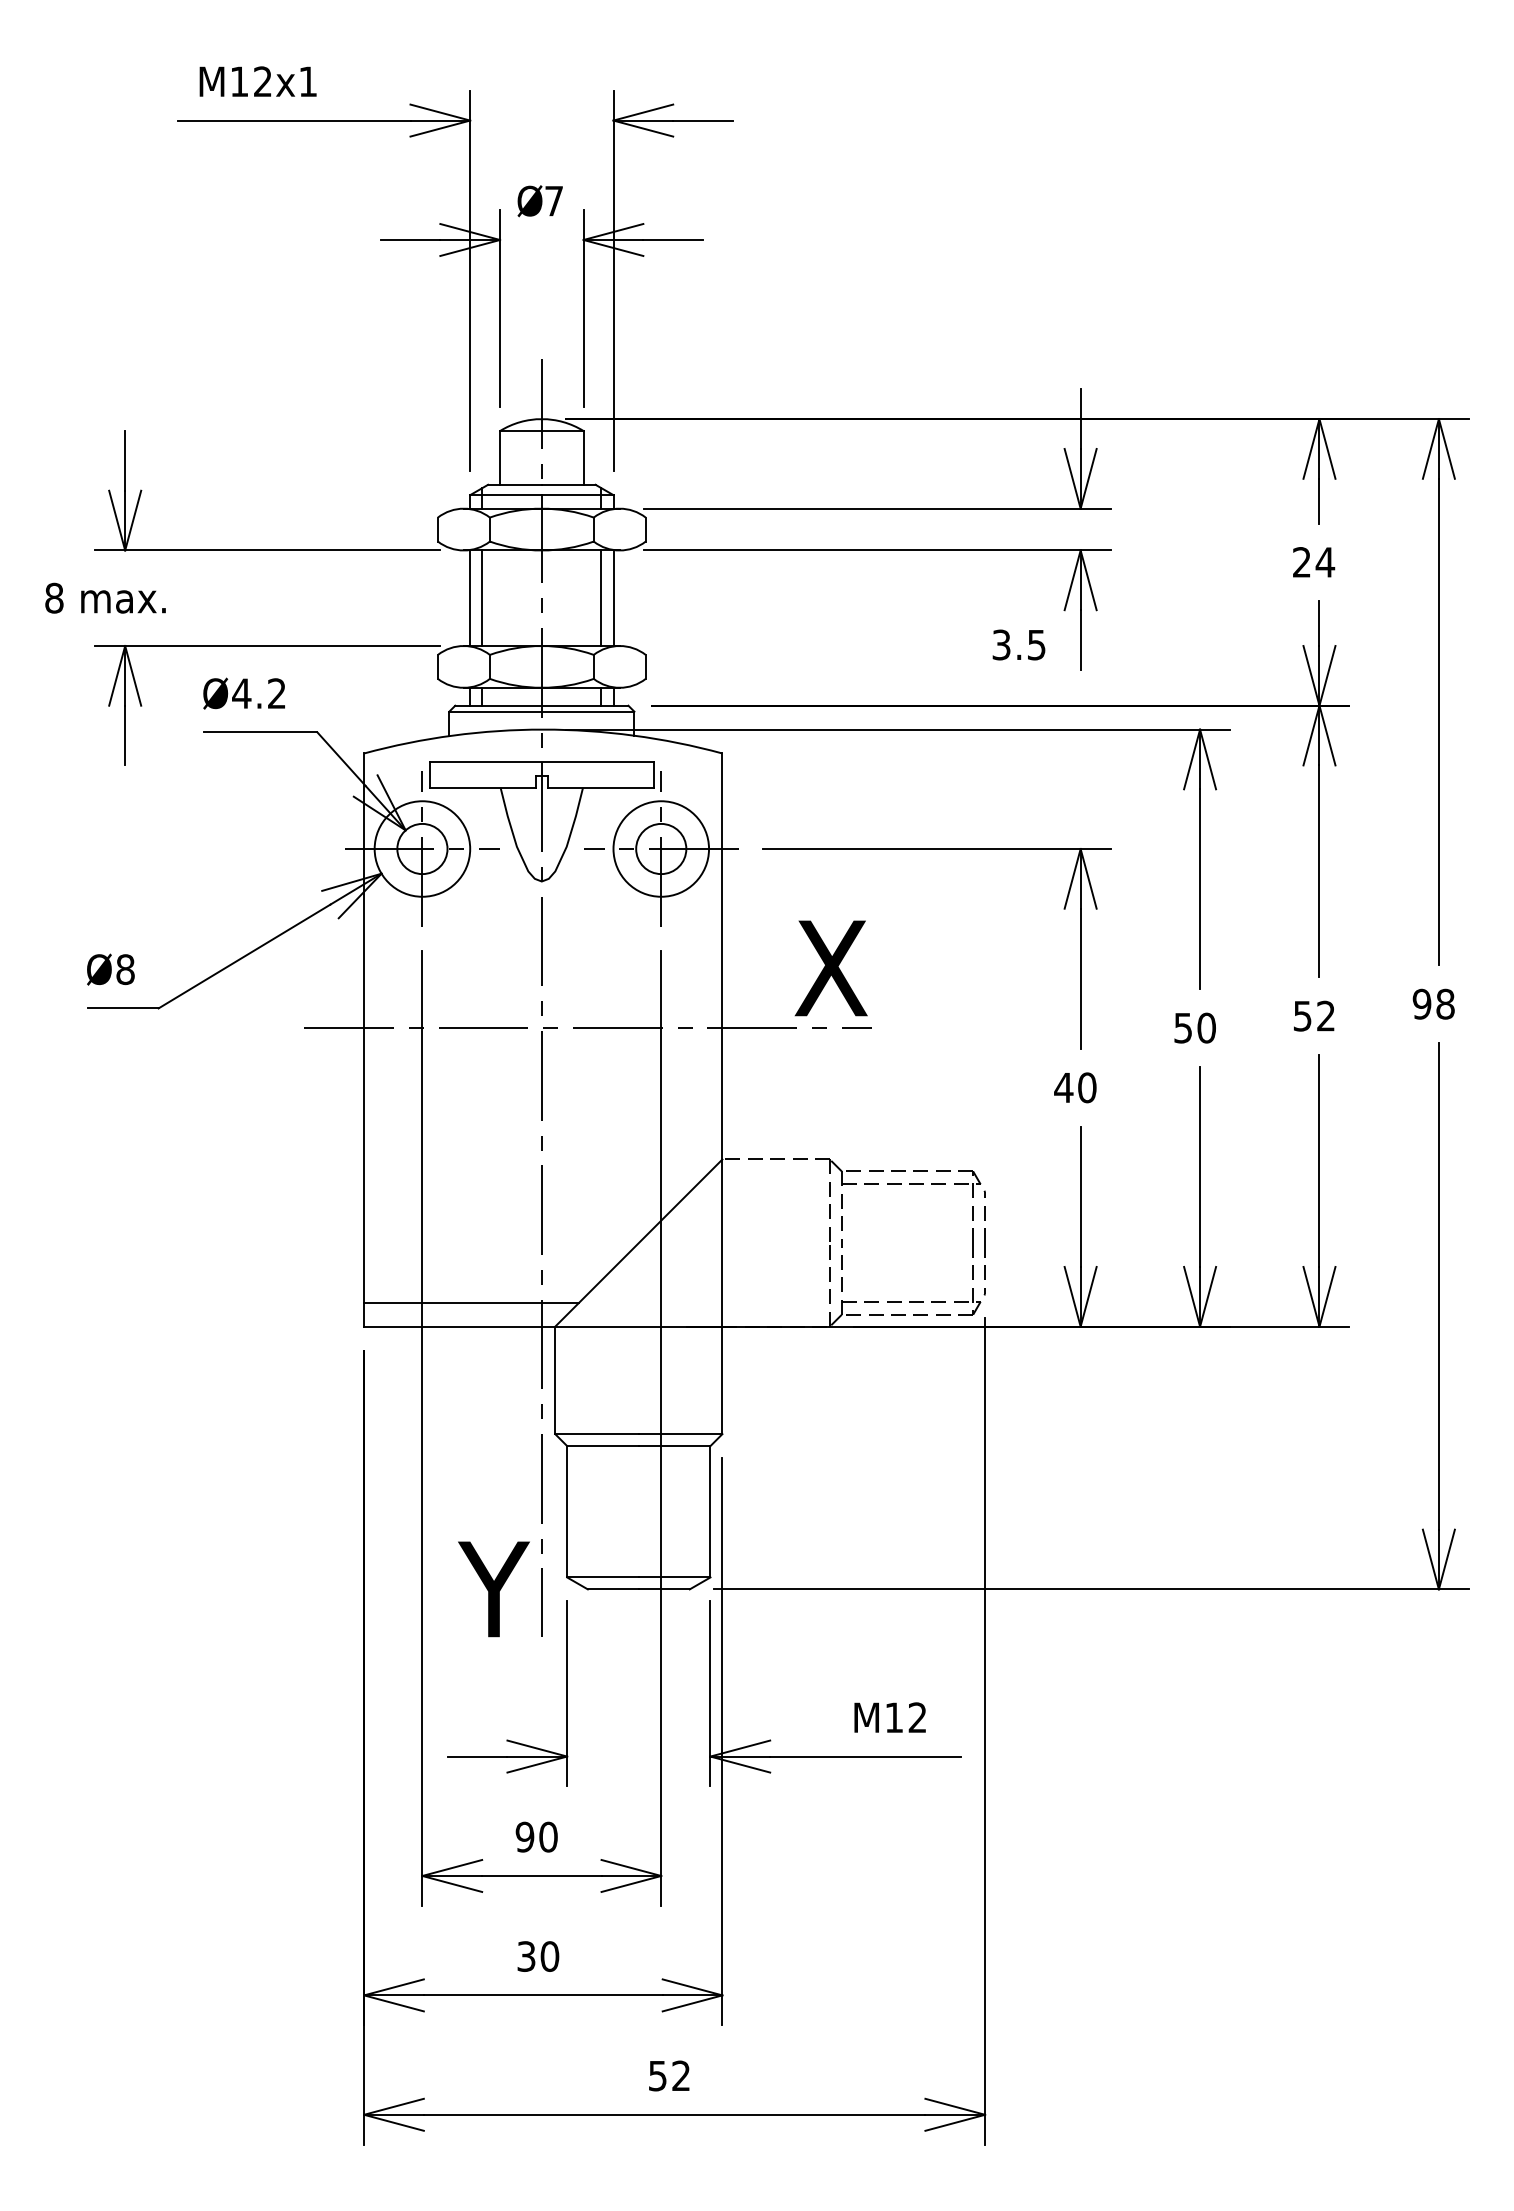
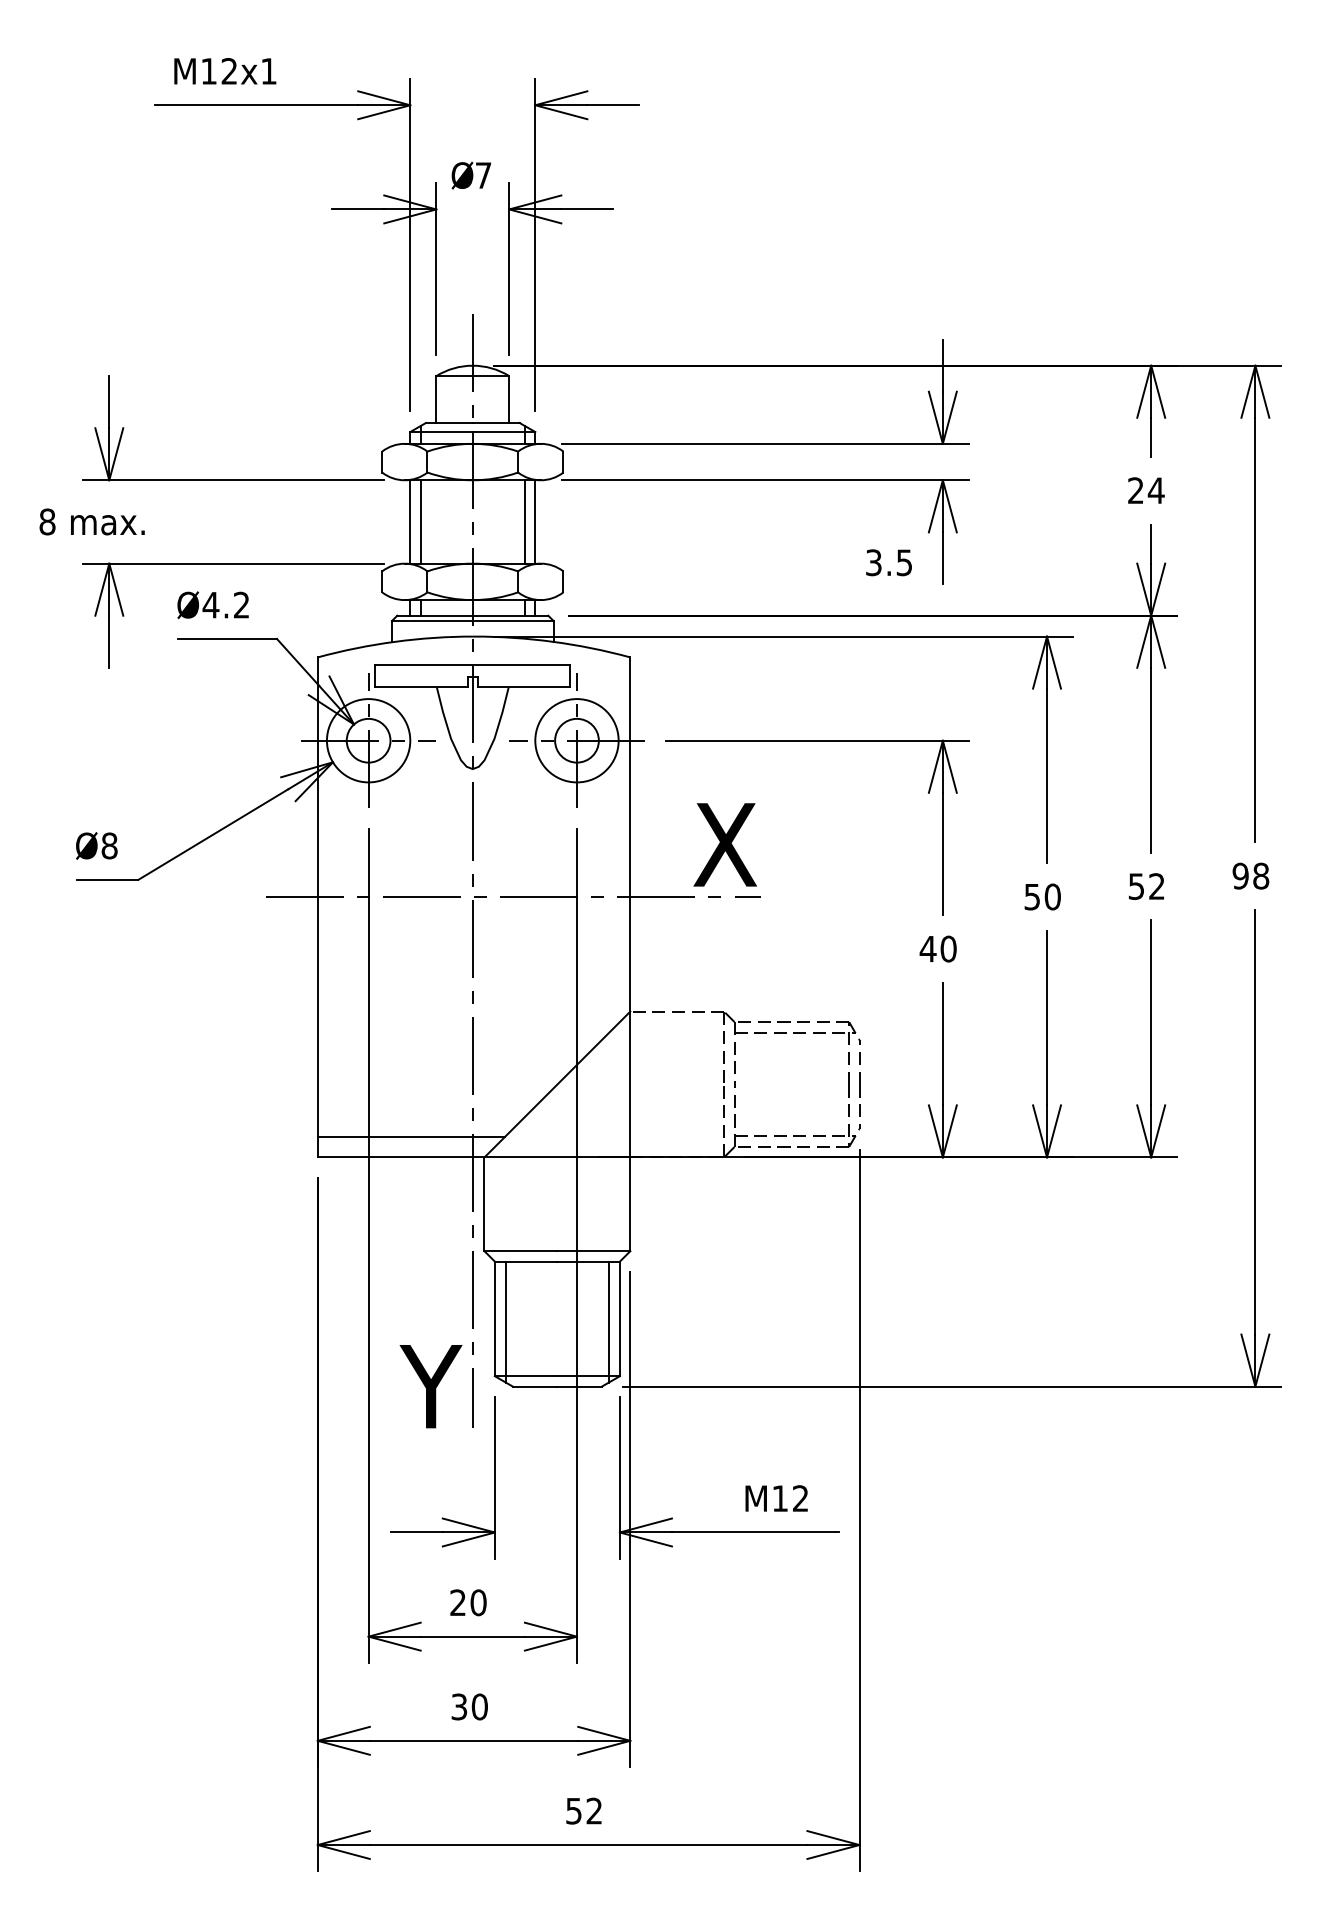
line: (579, 1515) -> (505, 1322), added
line: (697, 1515) -> (608, 1322), added
text: (524, 1836) -> (457, 1602), 90 -> 20

